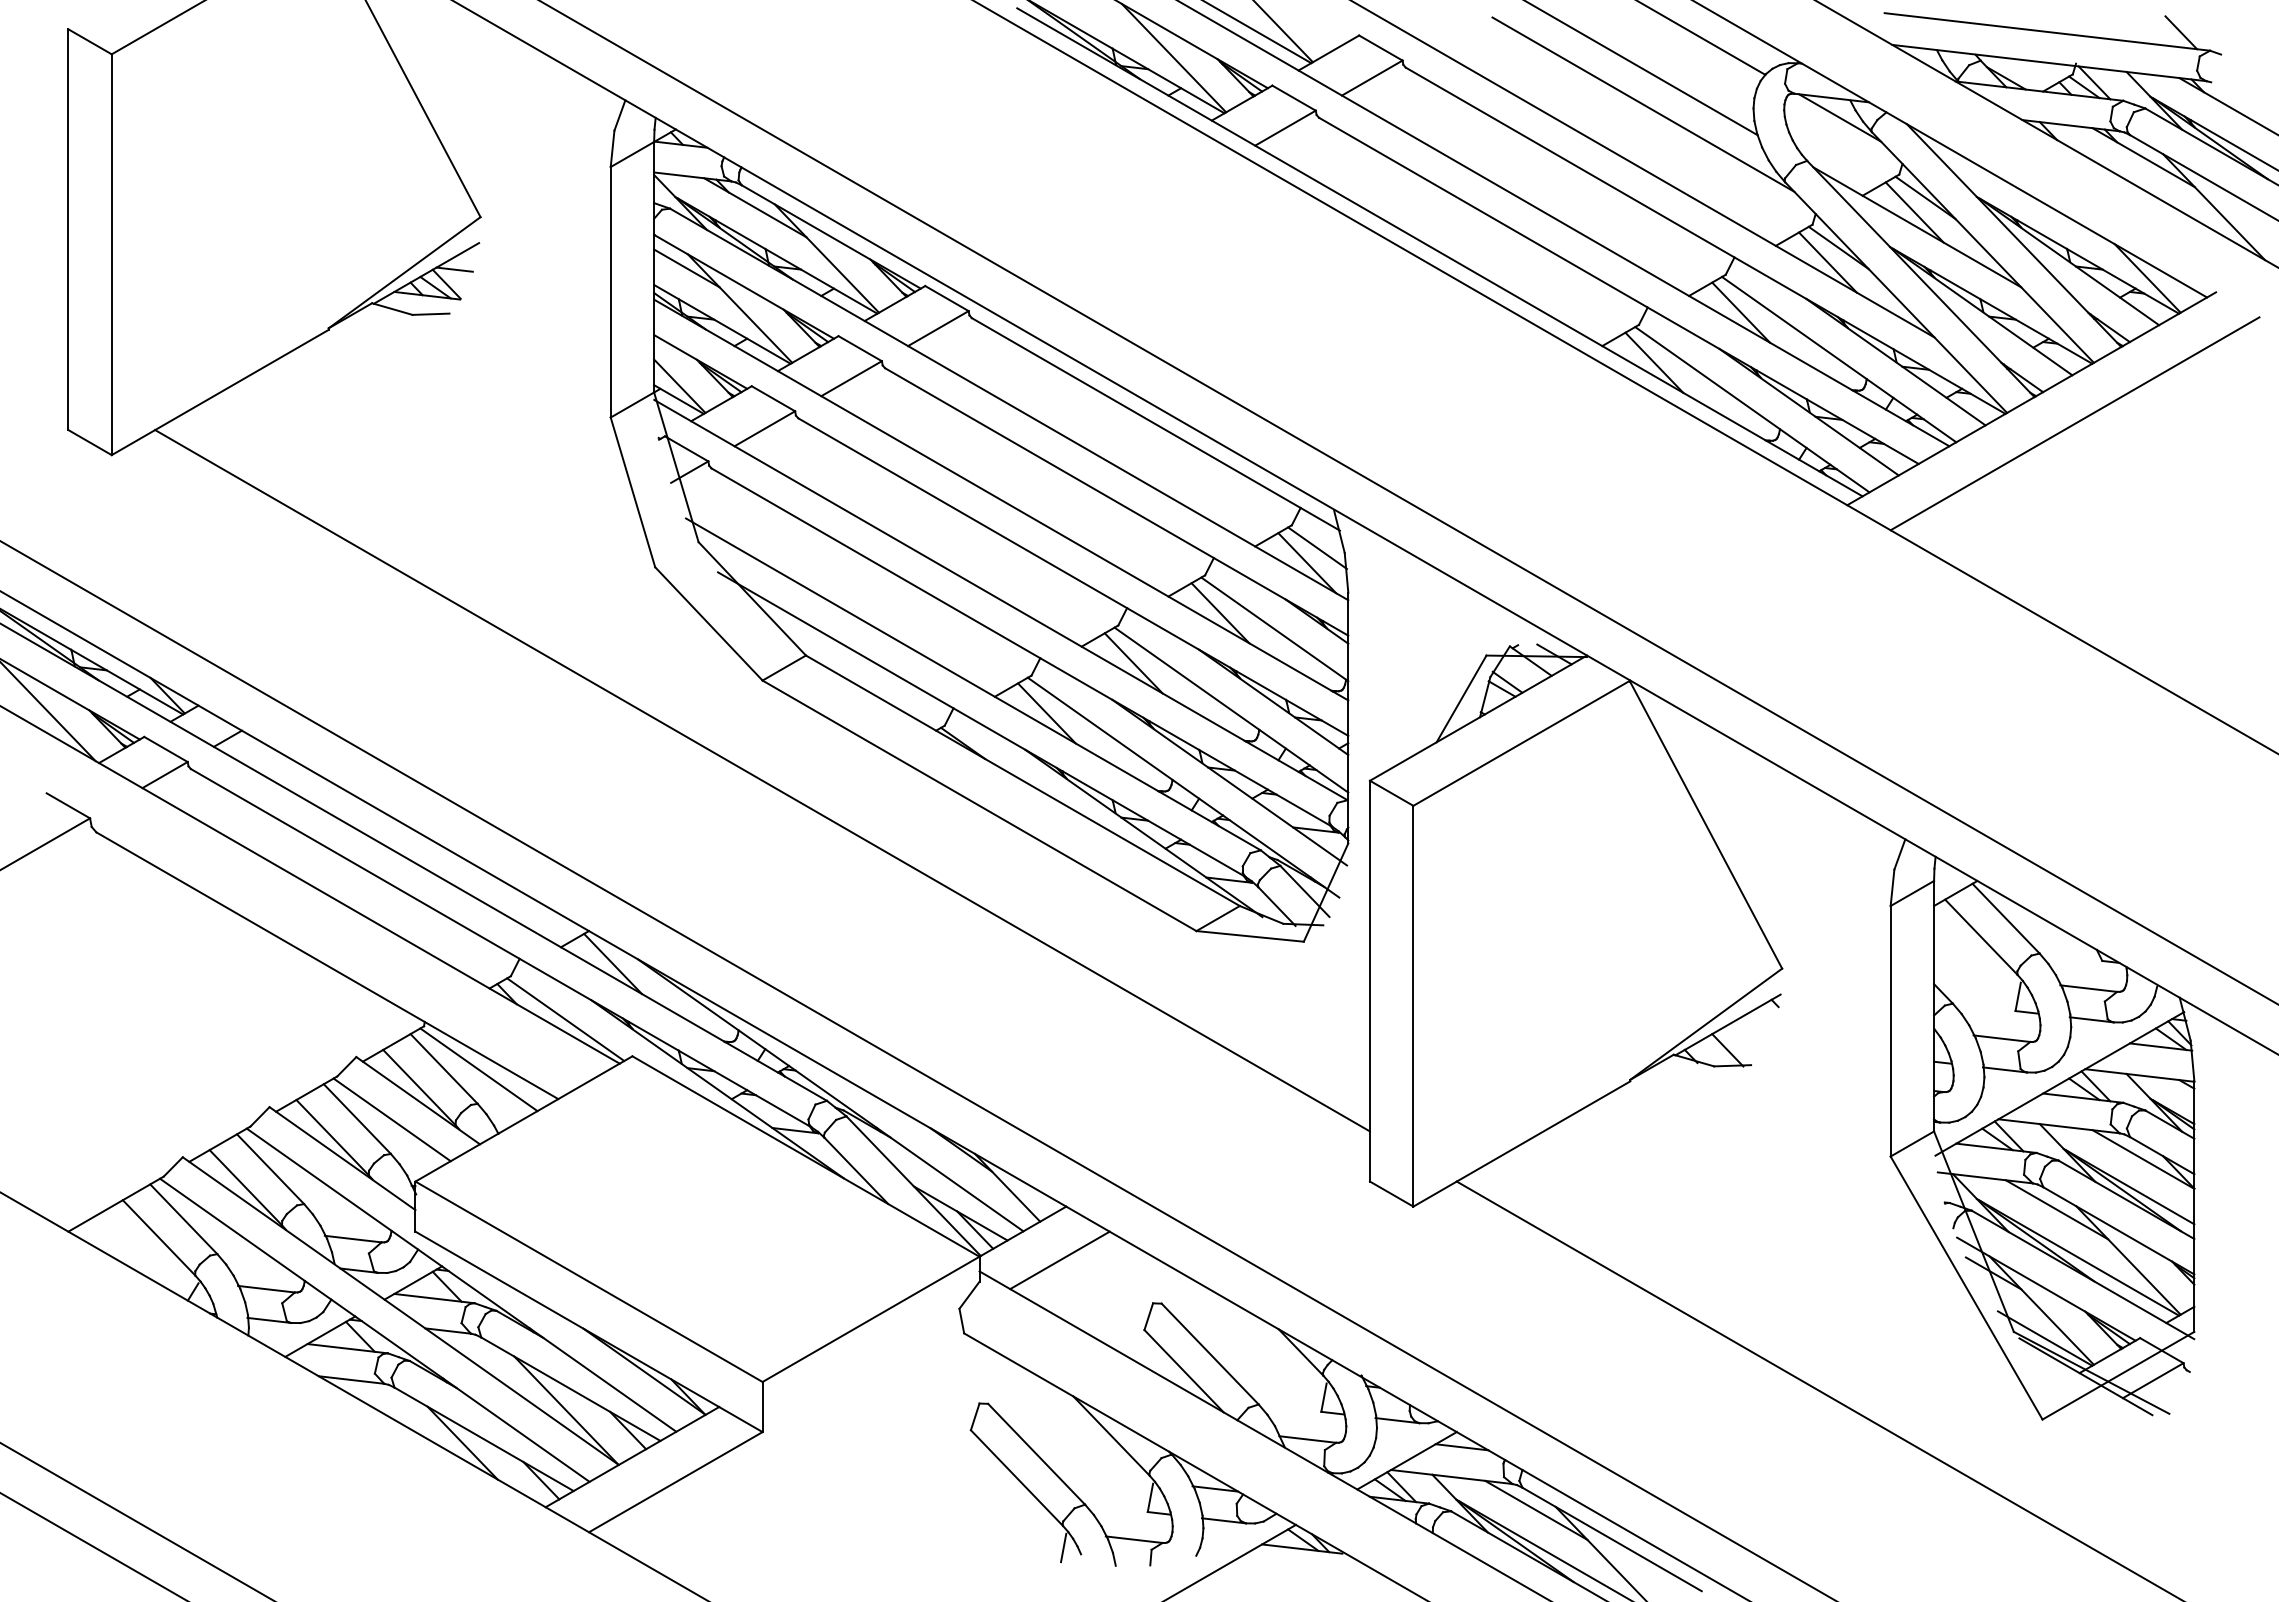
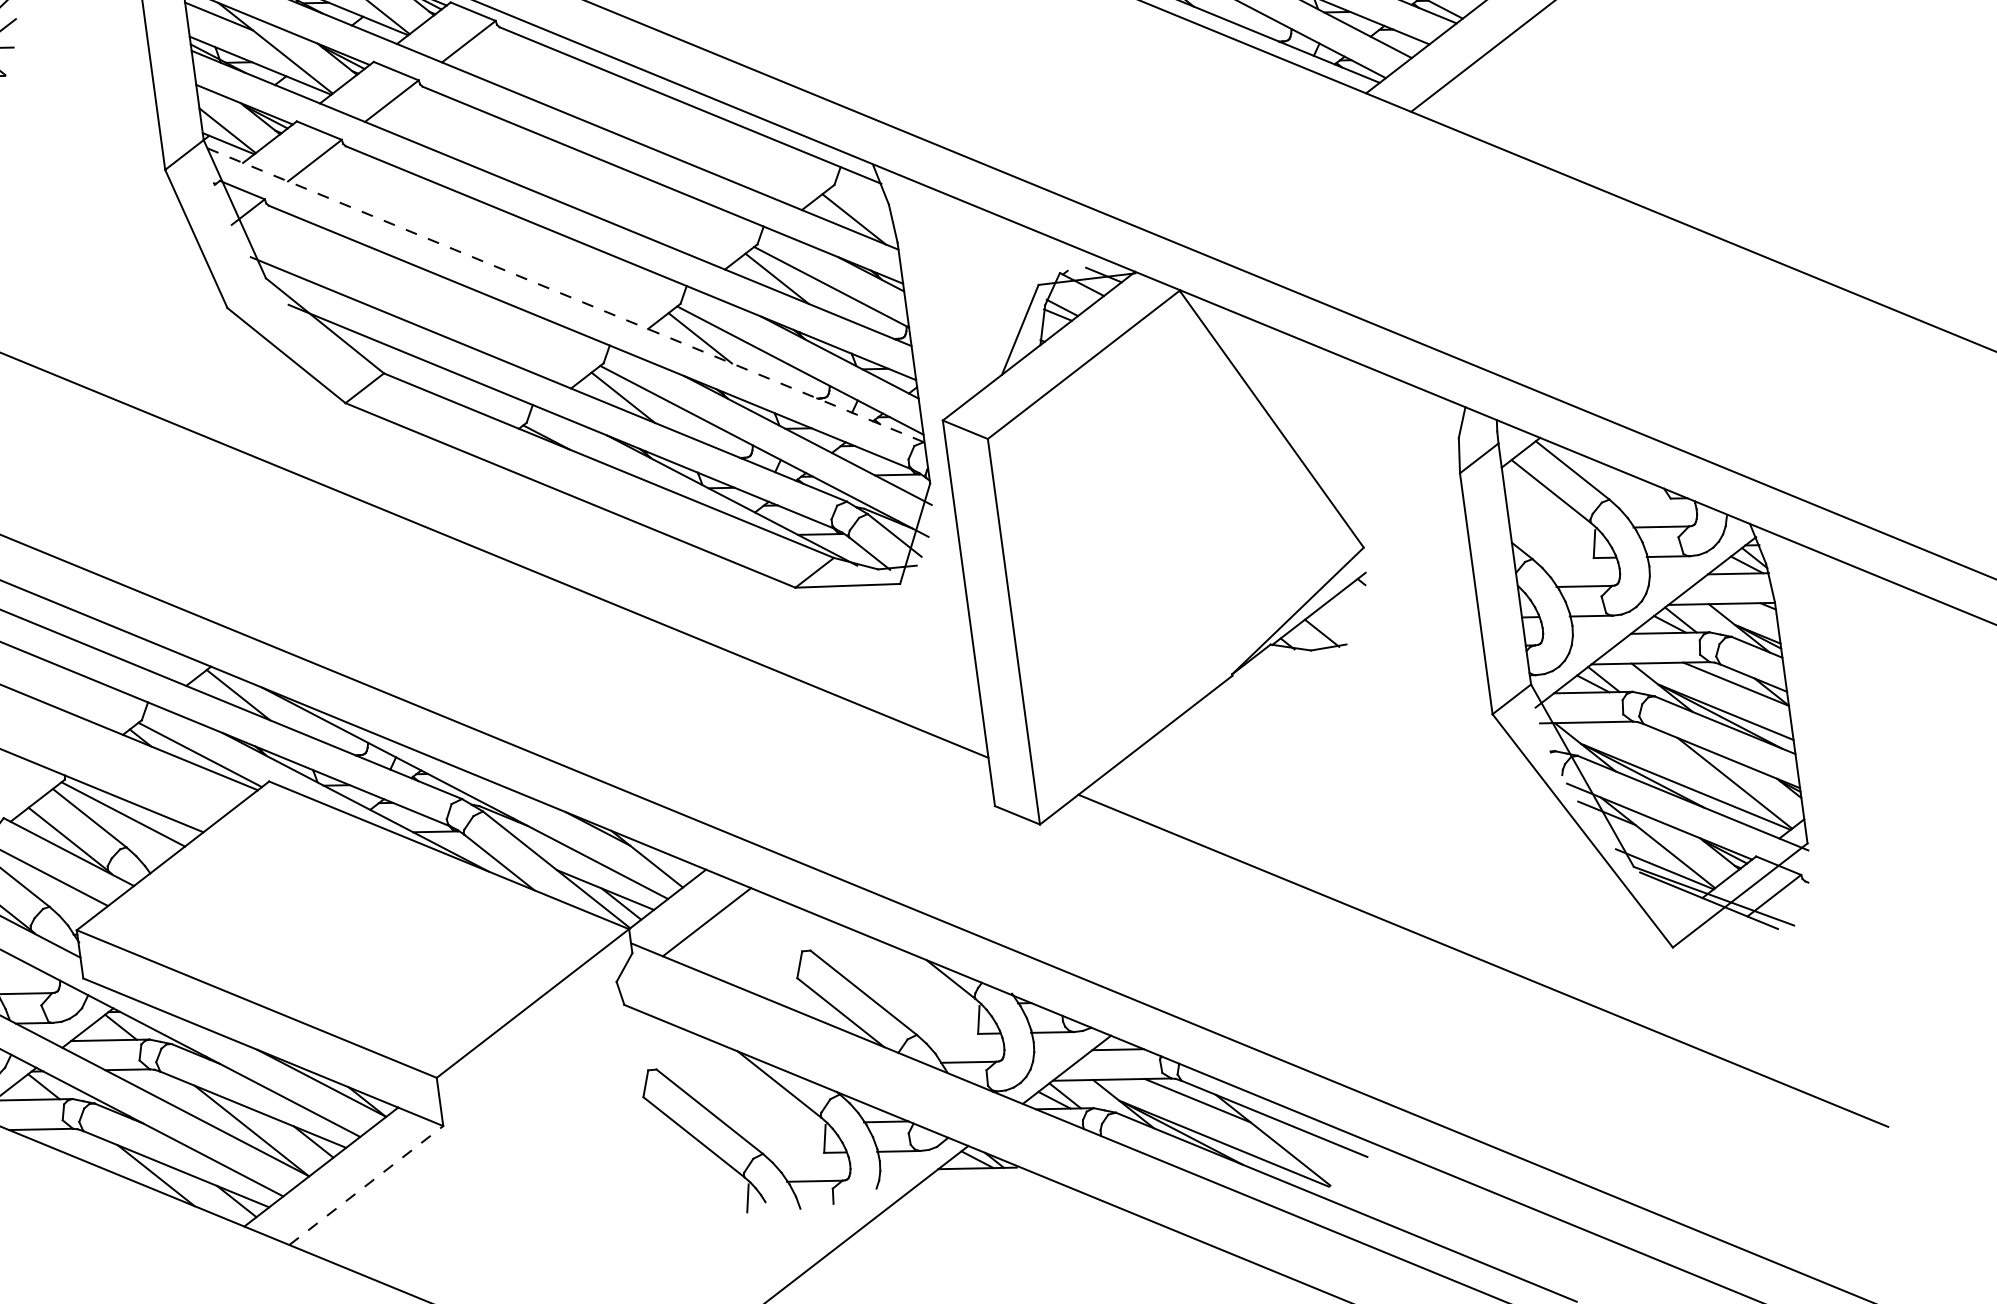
line: (1317, 548) -> (862, 203), removed
line: (1000, 599) -> (563, 294), solid -> dashed
line: (2056, 1209) -> (1658, 743), removed
line: (676, 1481) -> (366, 1184), solid -> dashed

